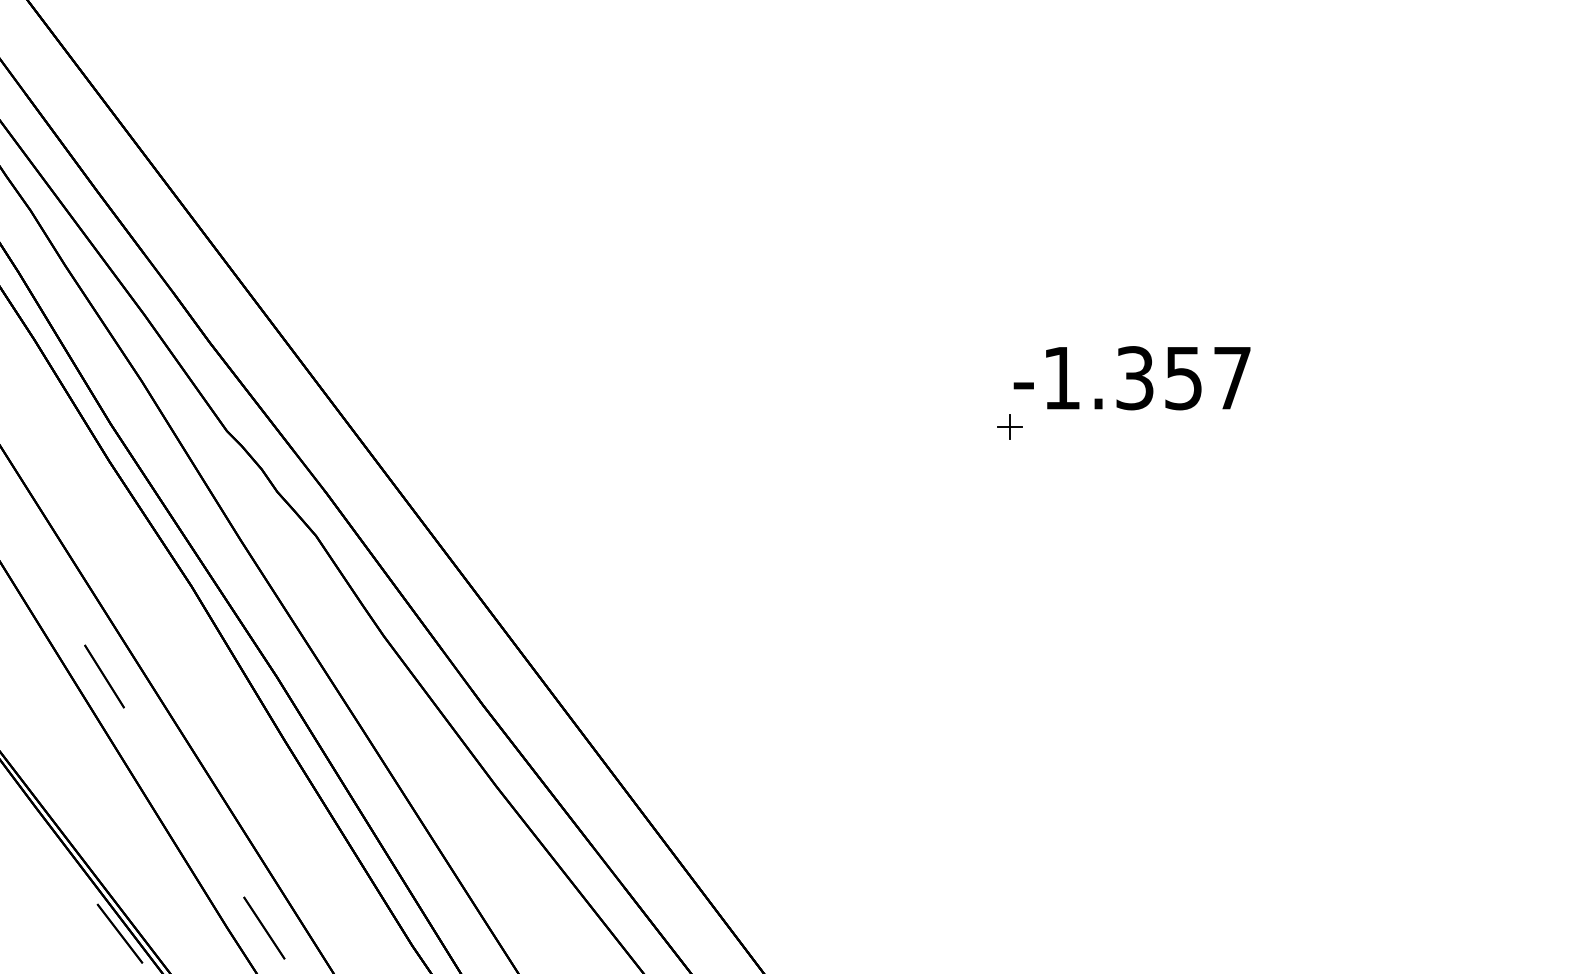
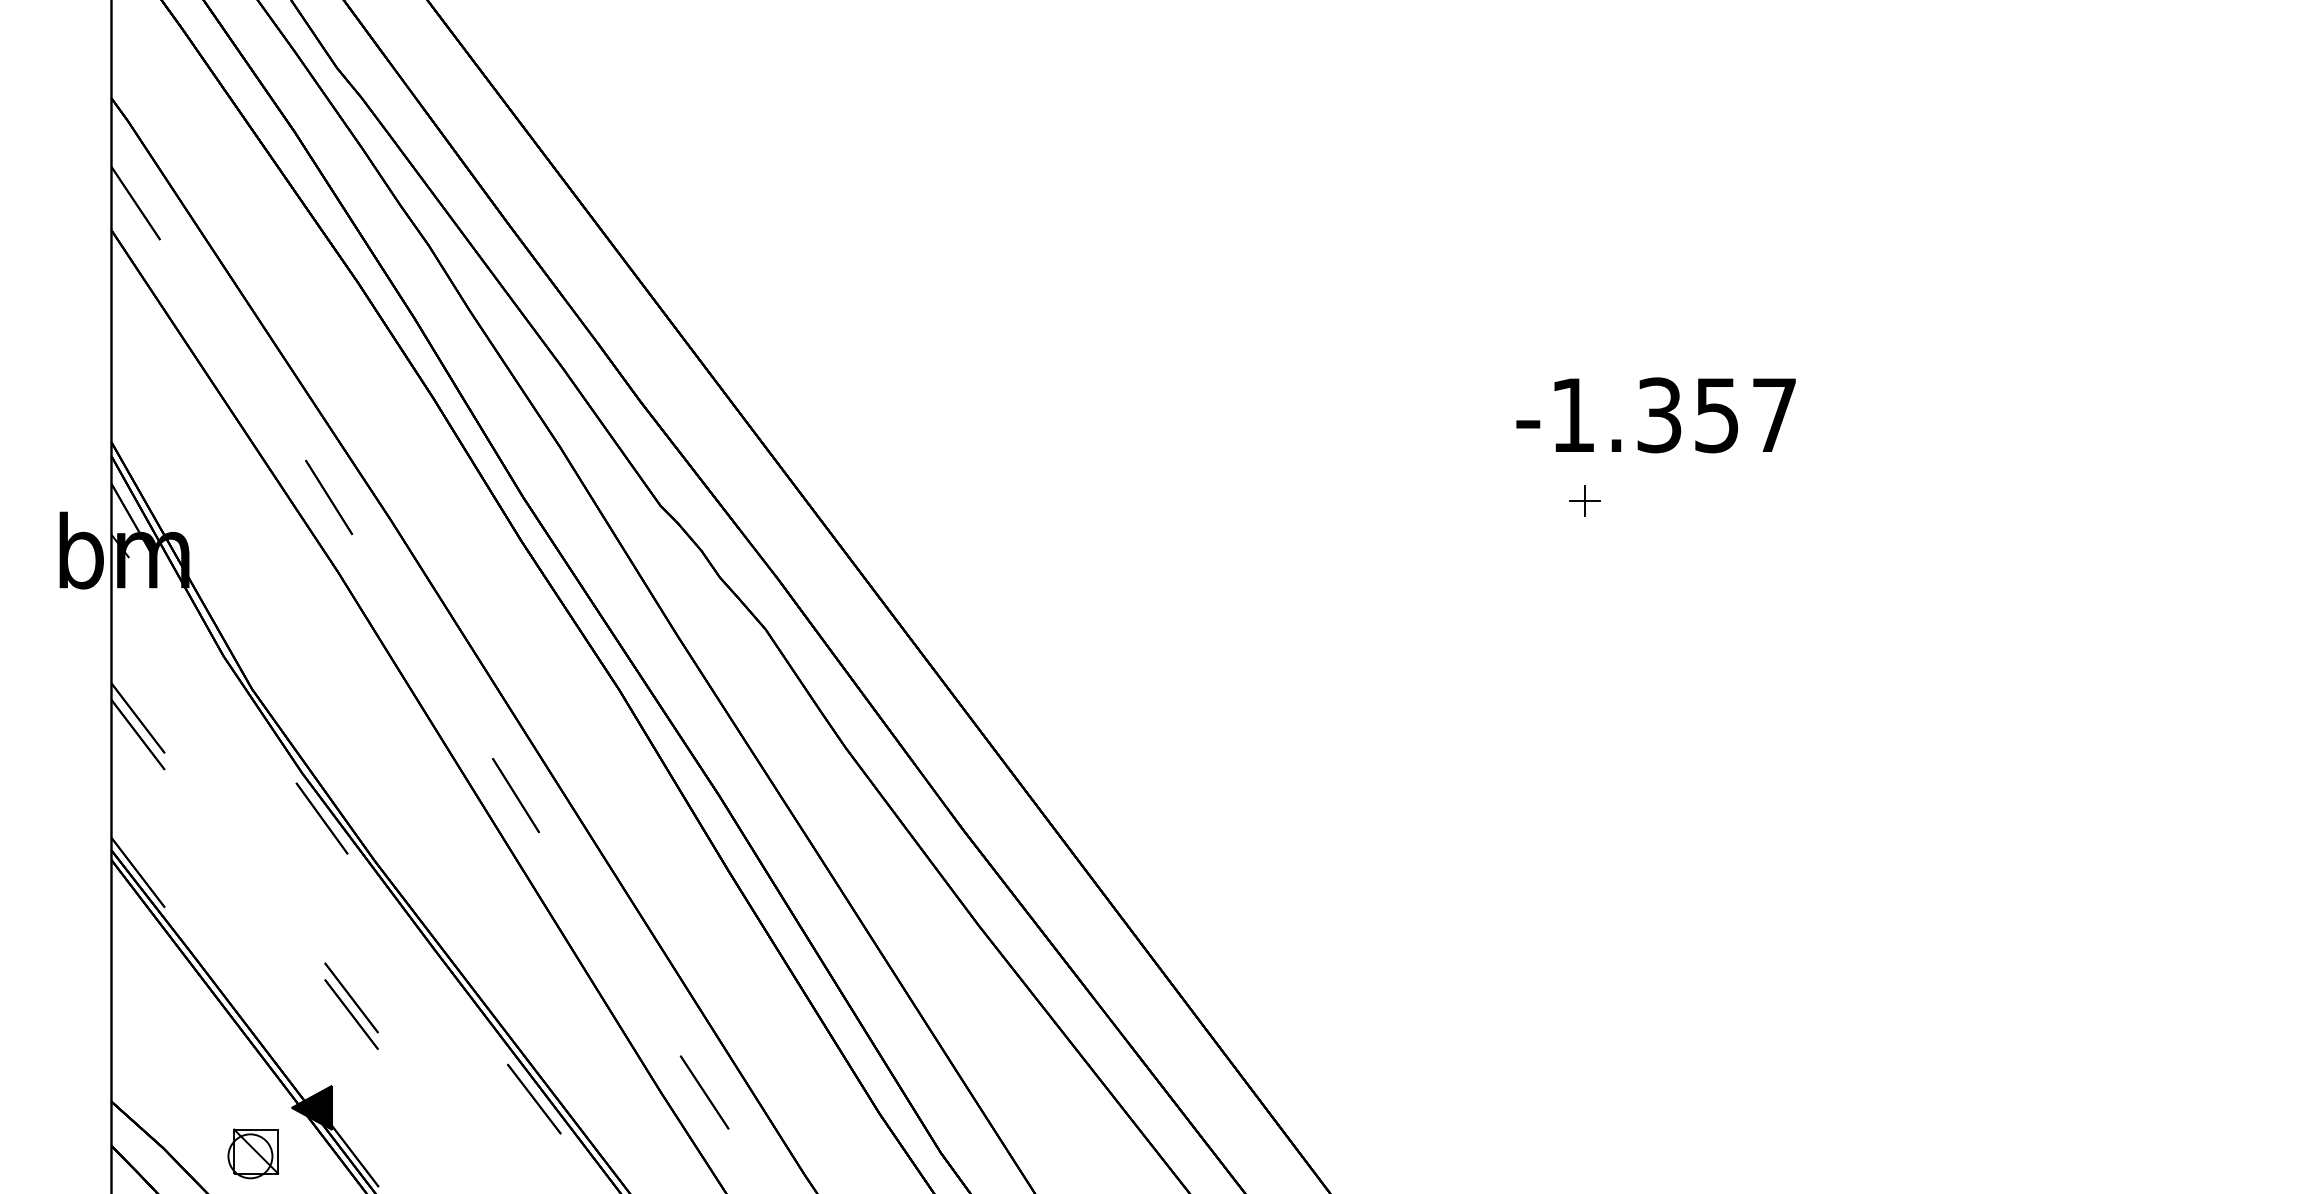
text: (1131, 378) -> (1655, 415), moved

